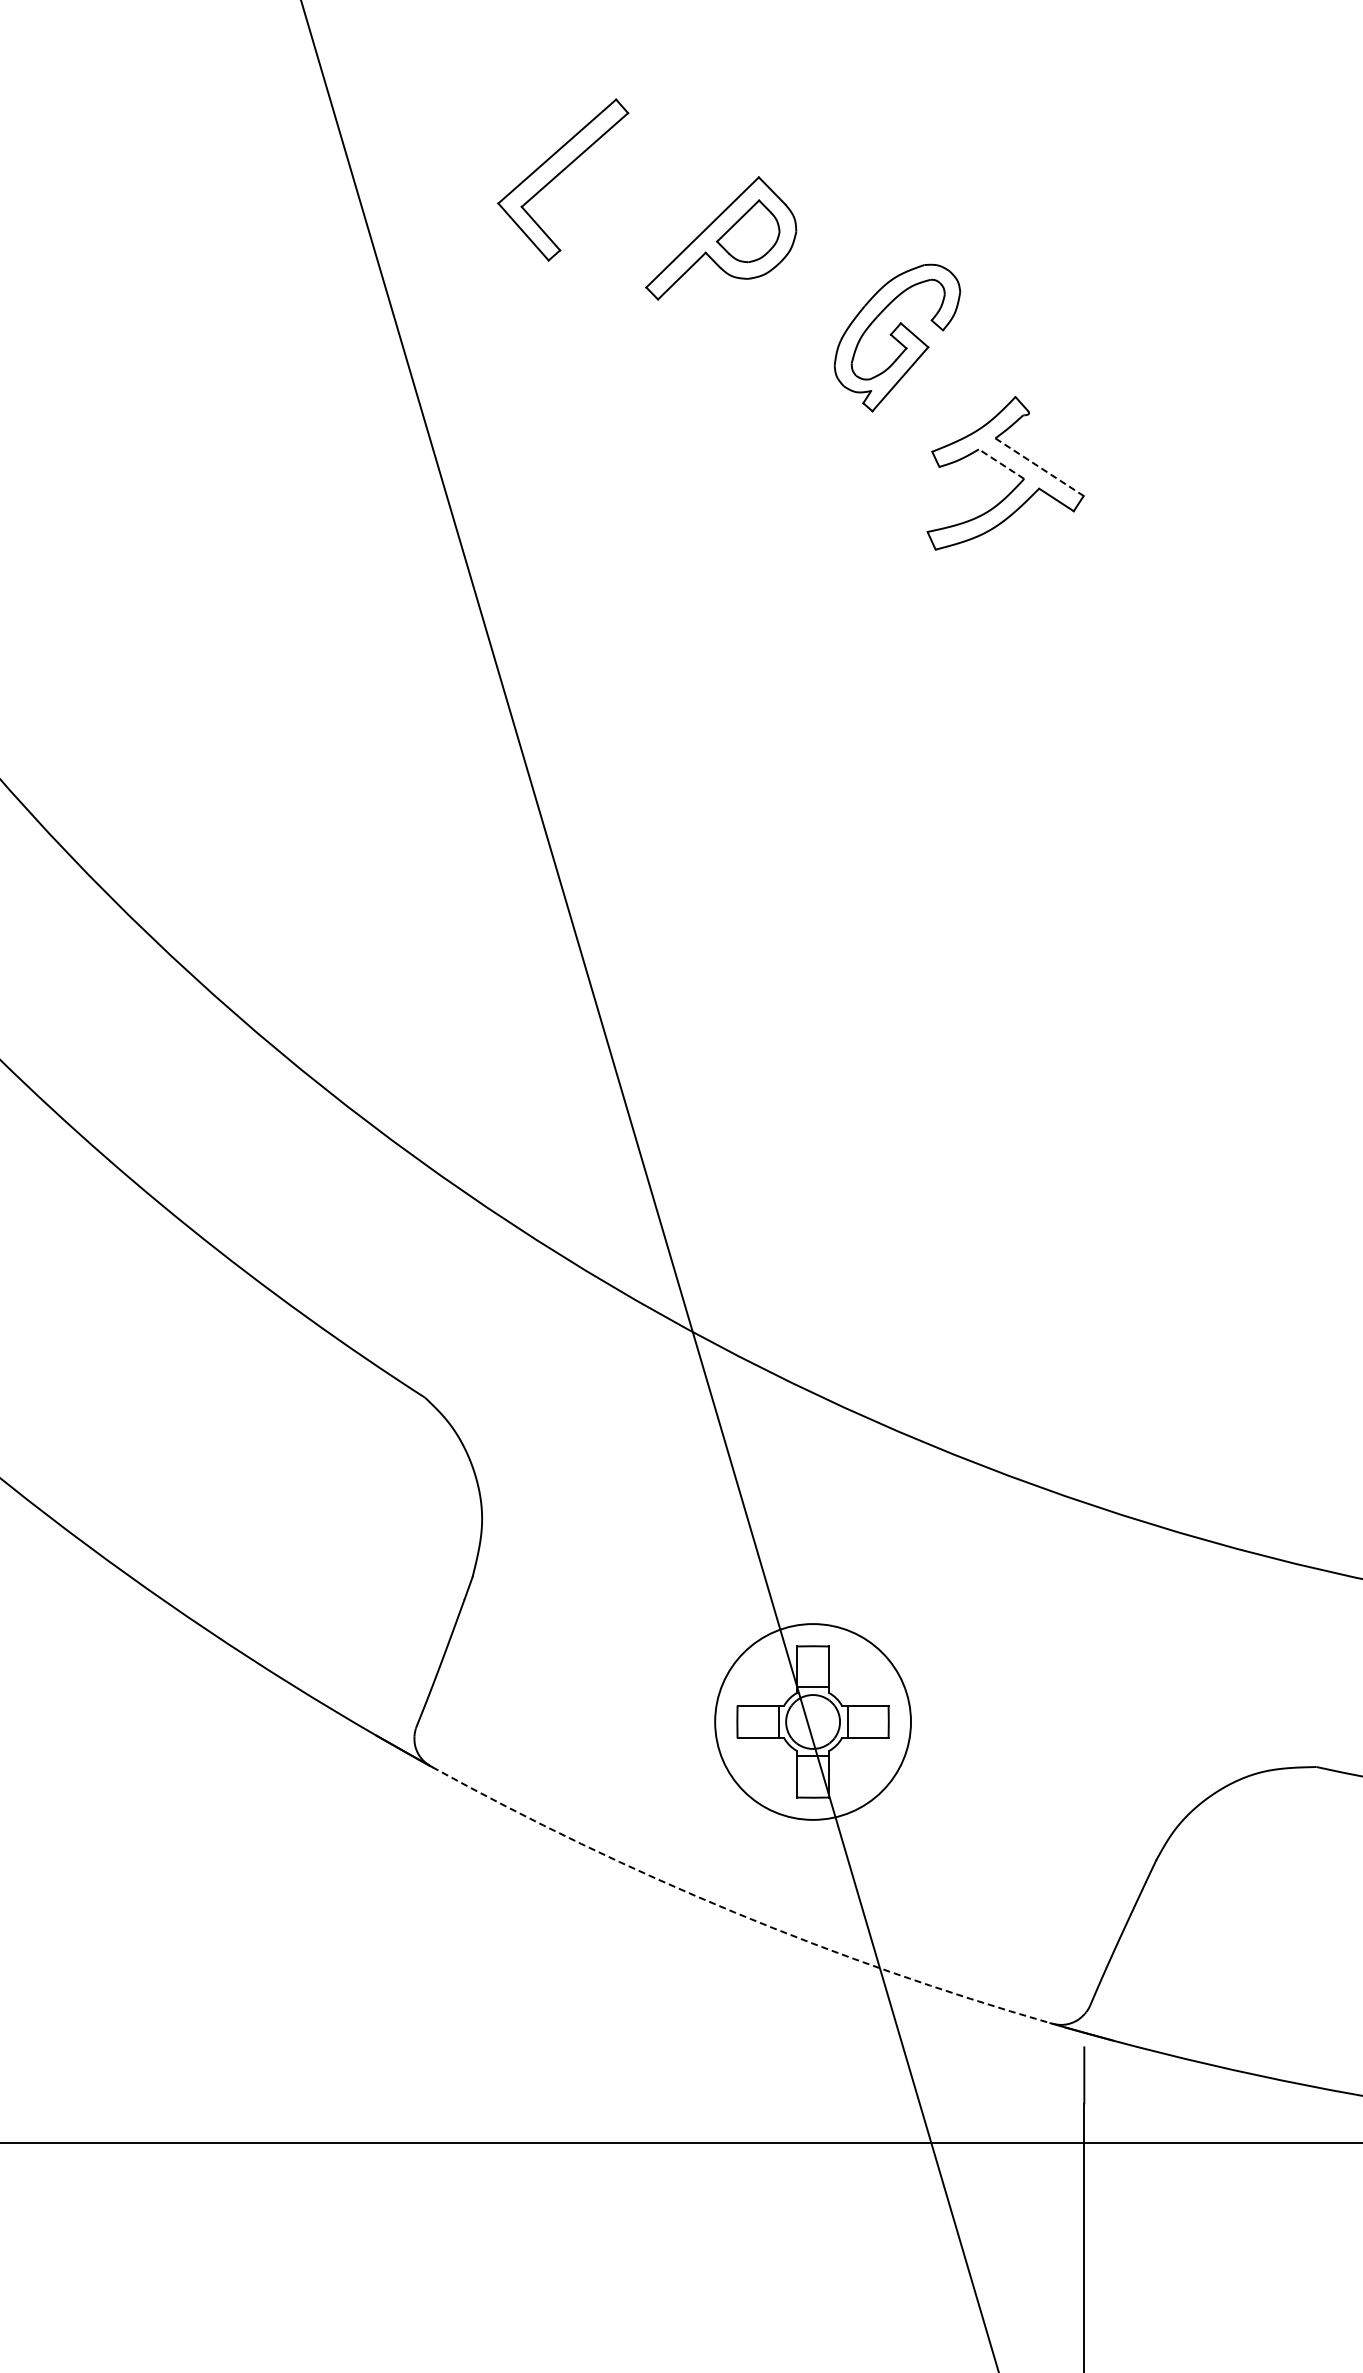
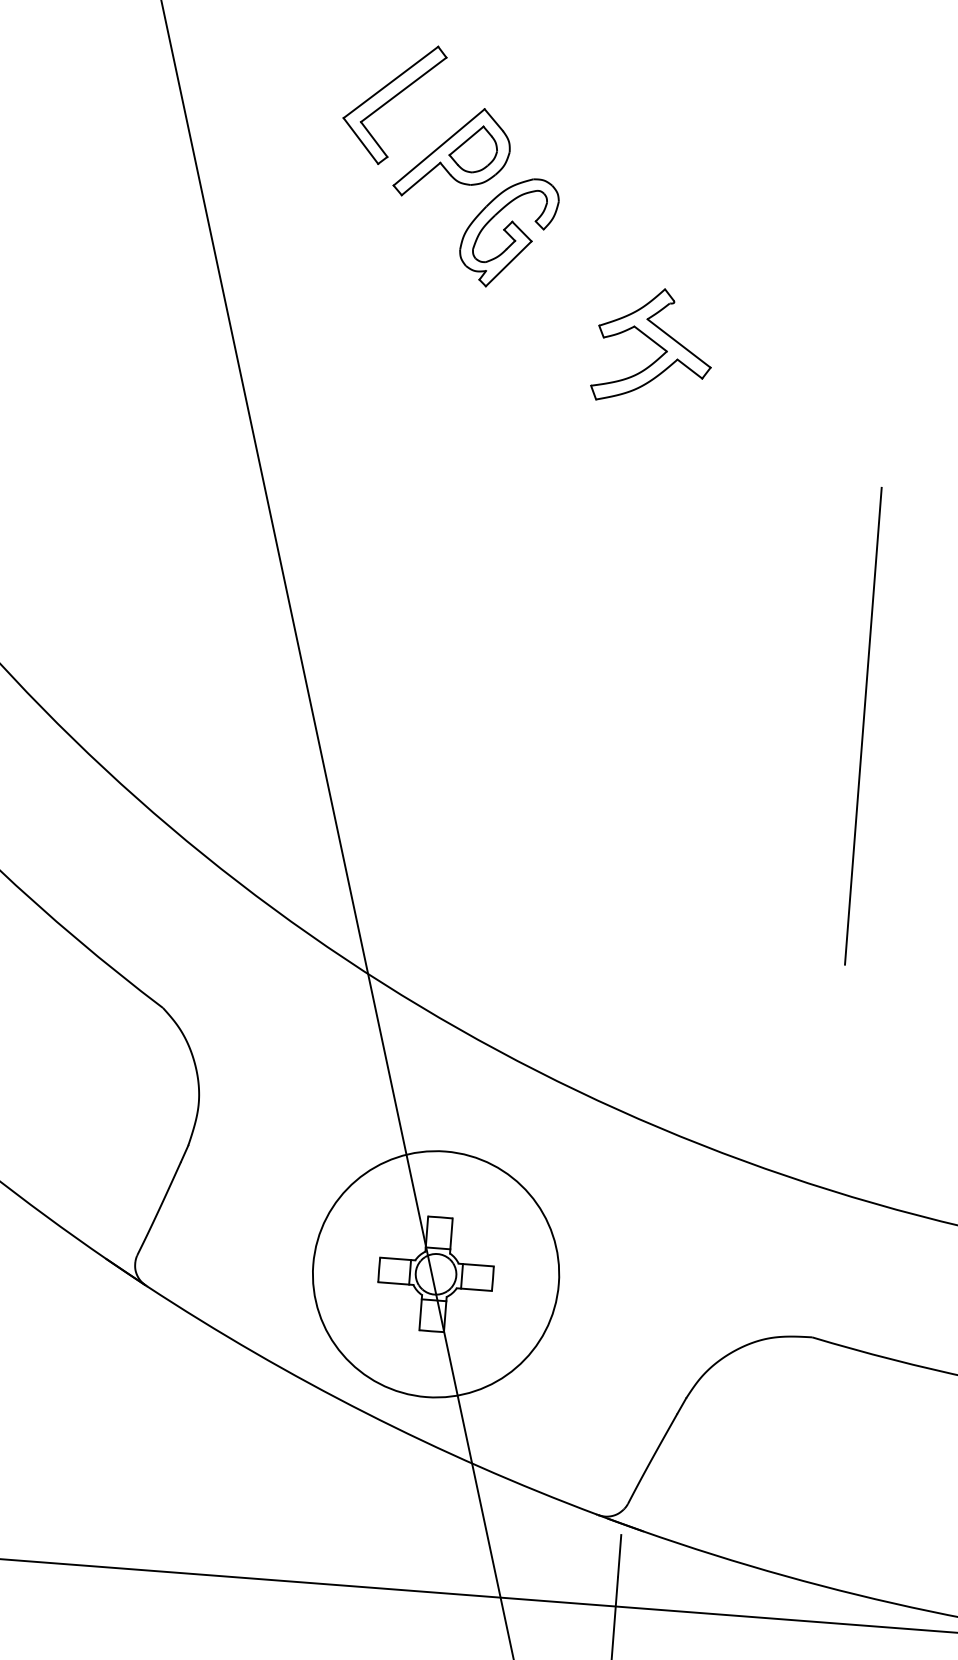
part: (563, 179) -> (394, 103), moved
part: (897, 337) -> (508, 232), moved
line: (1001, 463) -> (650, 338), dashed -> solid
line: (1039, 467) -> (679, 343), dashed -> solid
line: (1322, 954) -> (863, 726), added
circle: (812, 1721) -> (435, 1273), size x1.67
arc: (734, 1912) -> (365, 1413), dashed -> solid

